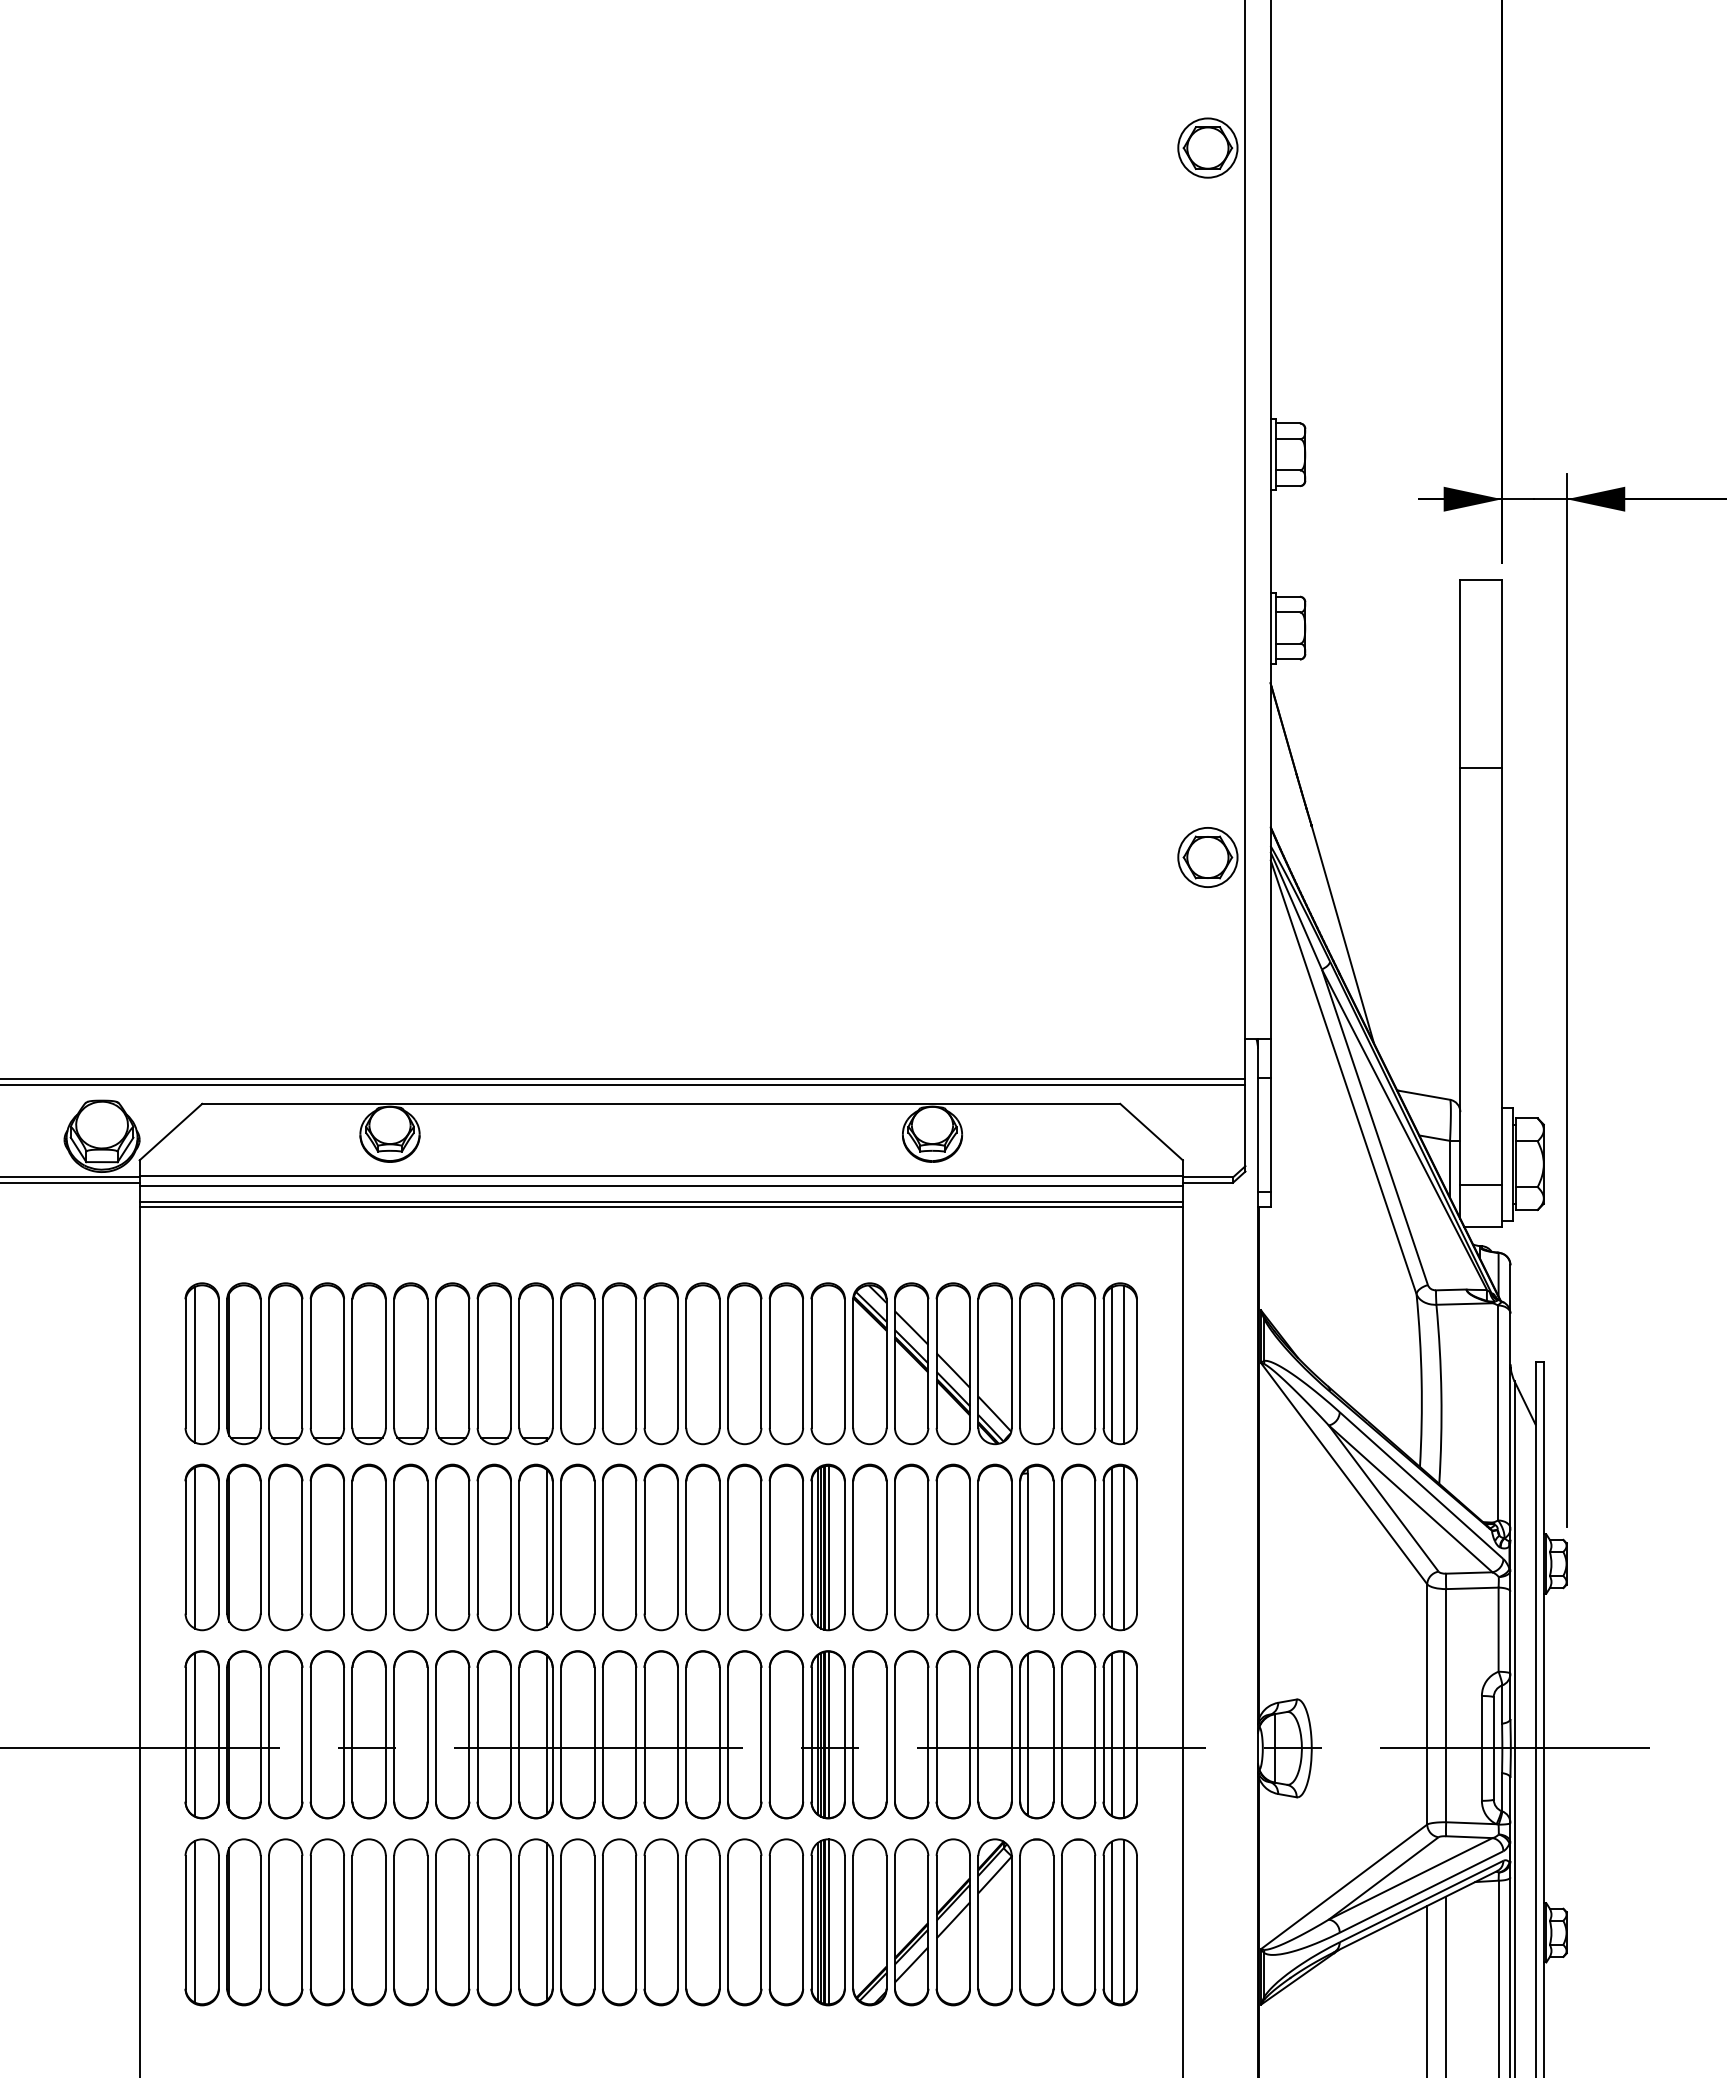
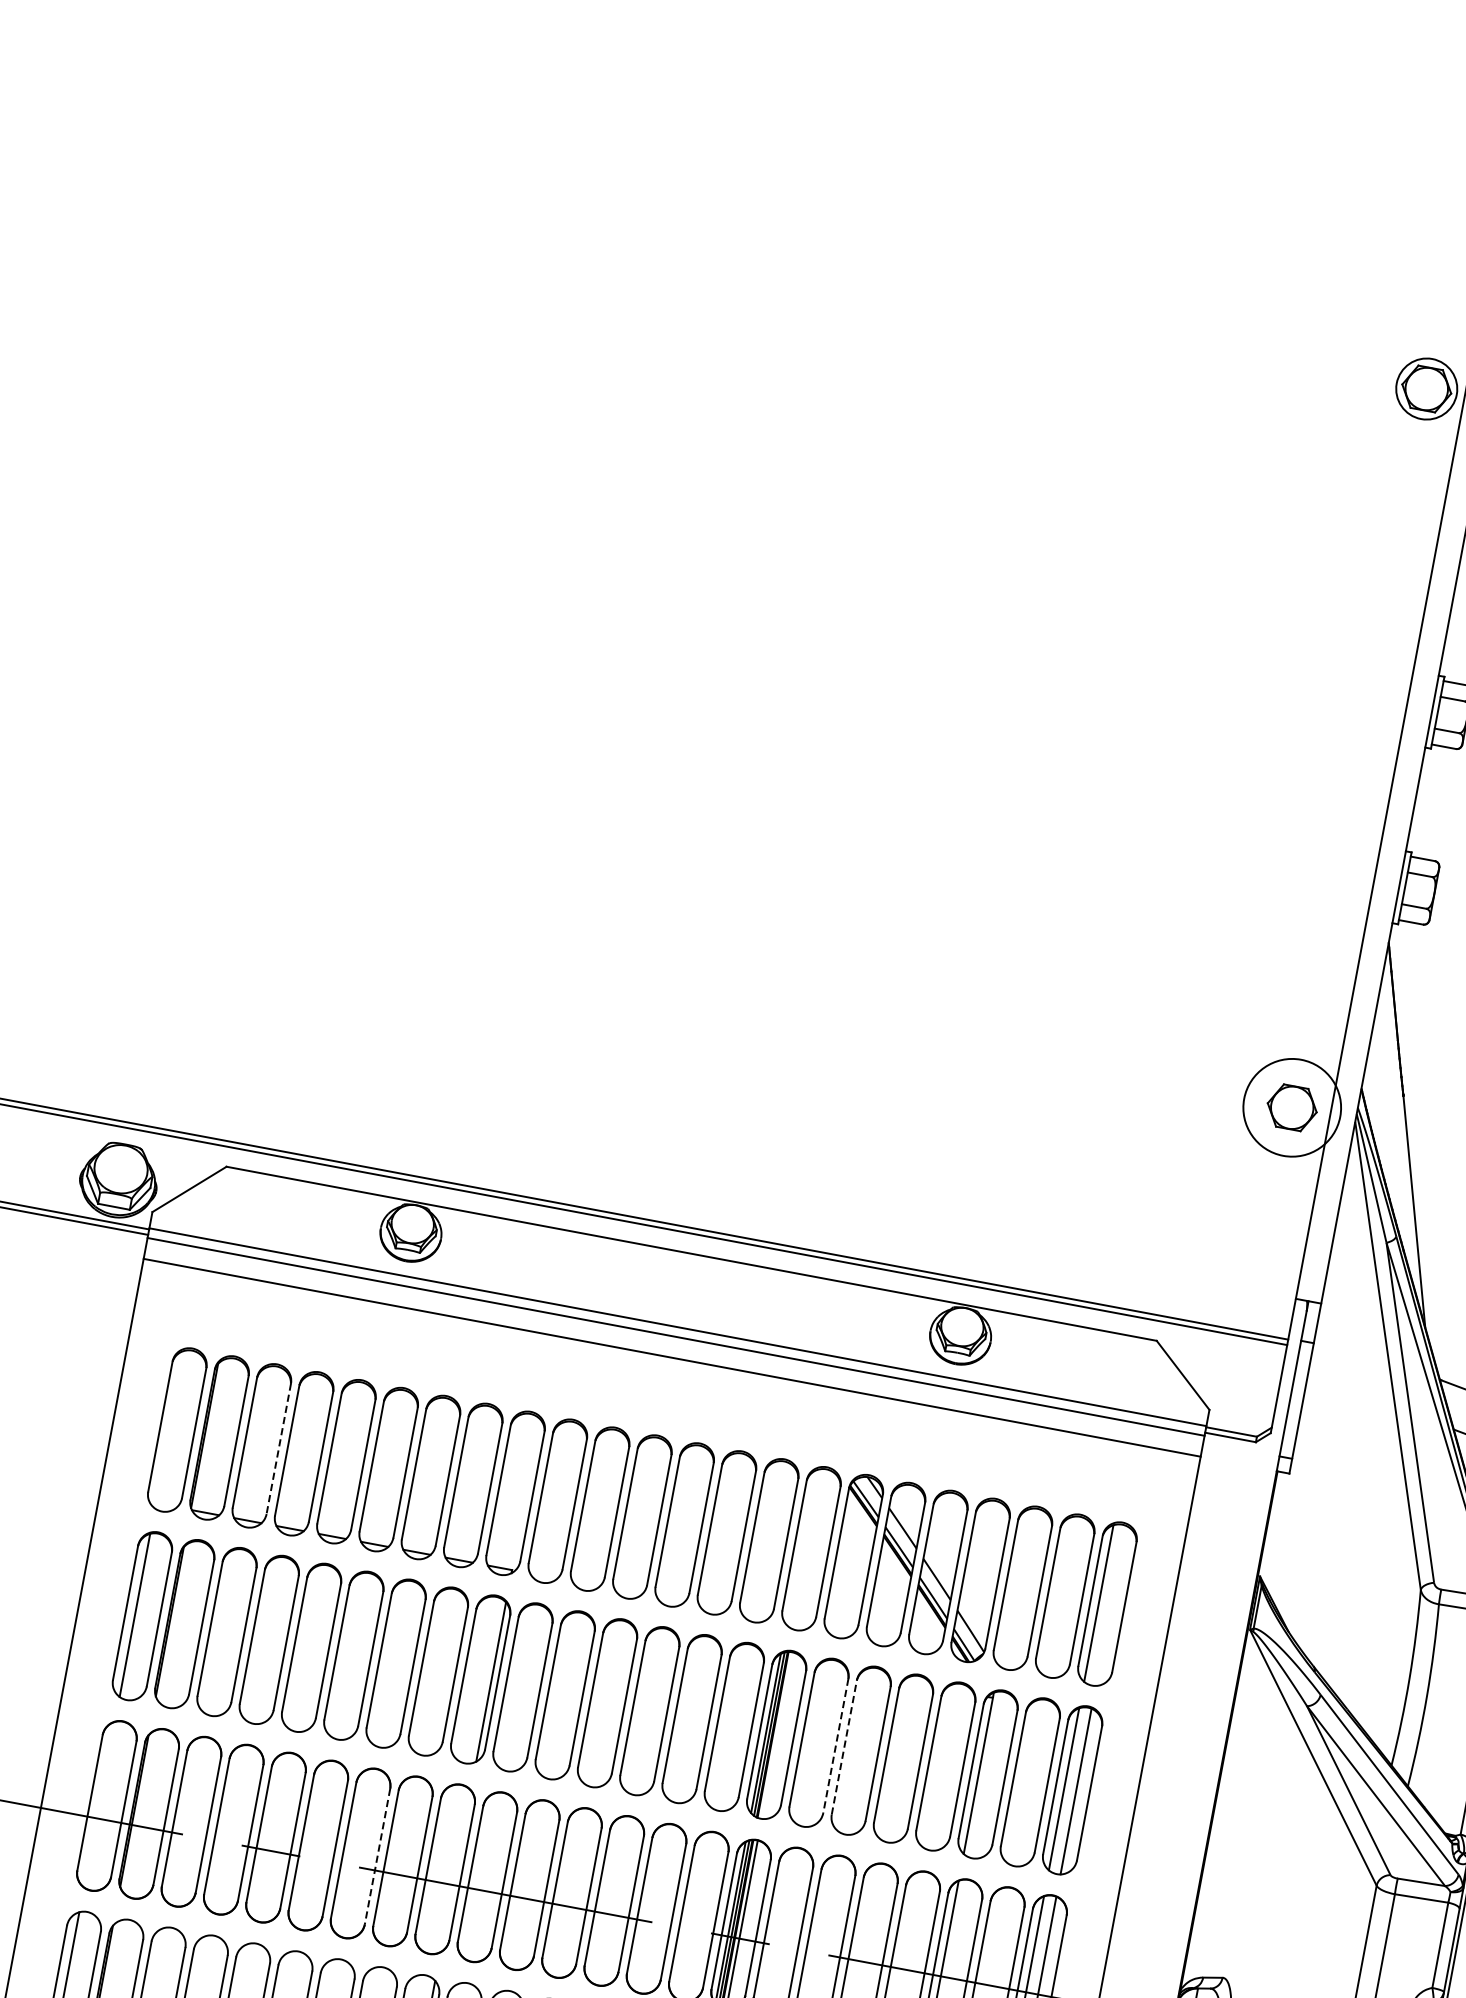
circle: (1207, 857) -> (1291, 1107), size x1.6
line: (660, 1202) -> (672, 1353), removed
line: (302, 1363) -> (278, 1448), solid -> dashed
line: (194, 1364) -> (169, 1429), removed
line: (1123, 1364) -> (1110, 1605), removed
line: (894, 1546) -> (844, 1746), solid -> dashed
line: (829, 1547) -> (777, 1735), removed
line: (886, 1547) -> (835, 1745), solid -> dashed
line: (194, 1734) -> (99, 1804), removed
line: (469, 1734) -> (377, 1856), solid -> dashed
line: (546, 1734) -> (455, 1870), removed

